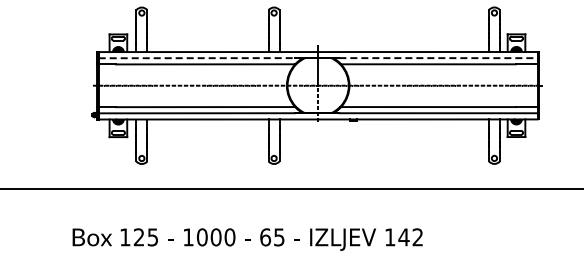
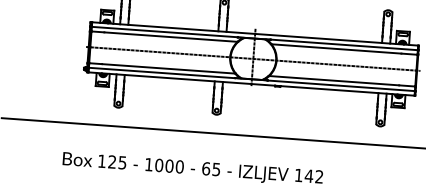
line: (197, 58) -> (165, 32), dashed -> solid
line: (439, 58) -> (344, 45), dashed -> solid

